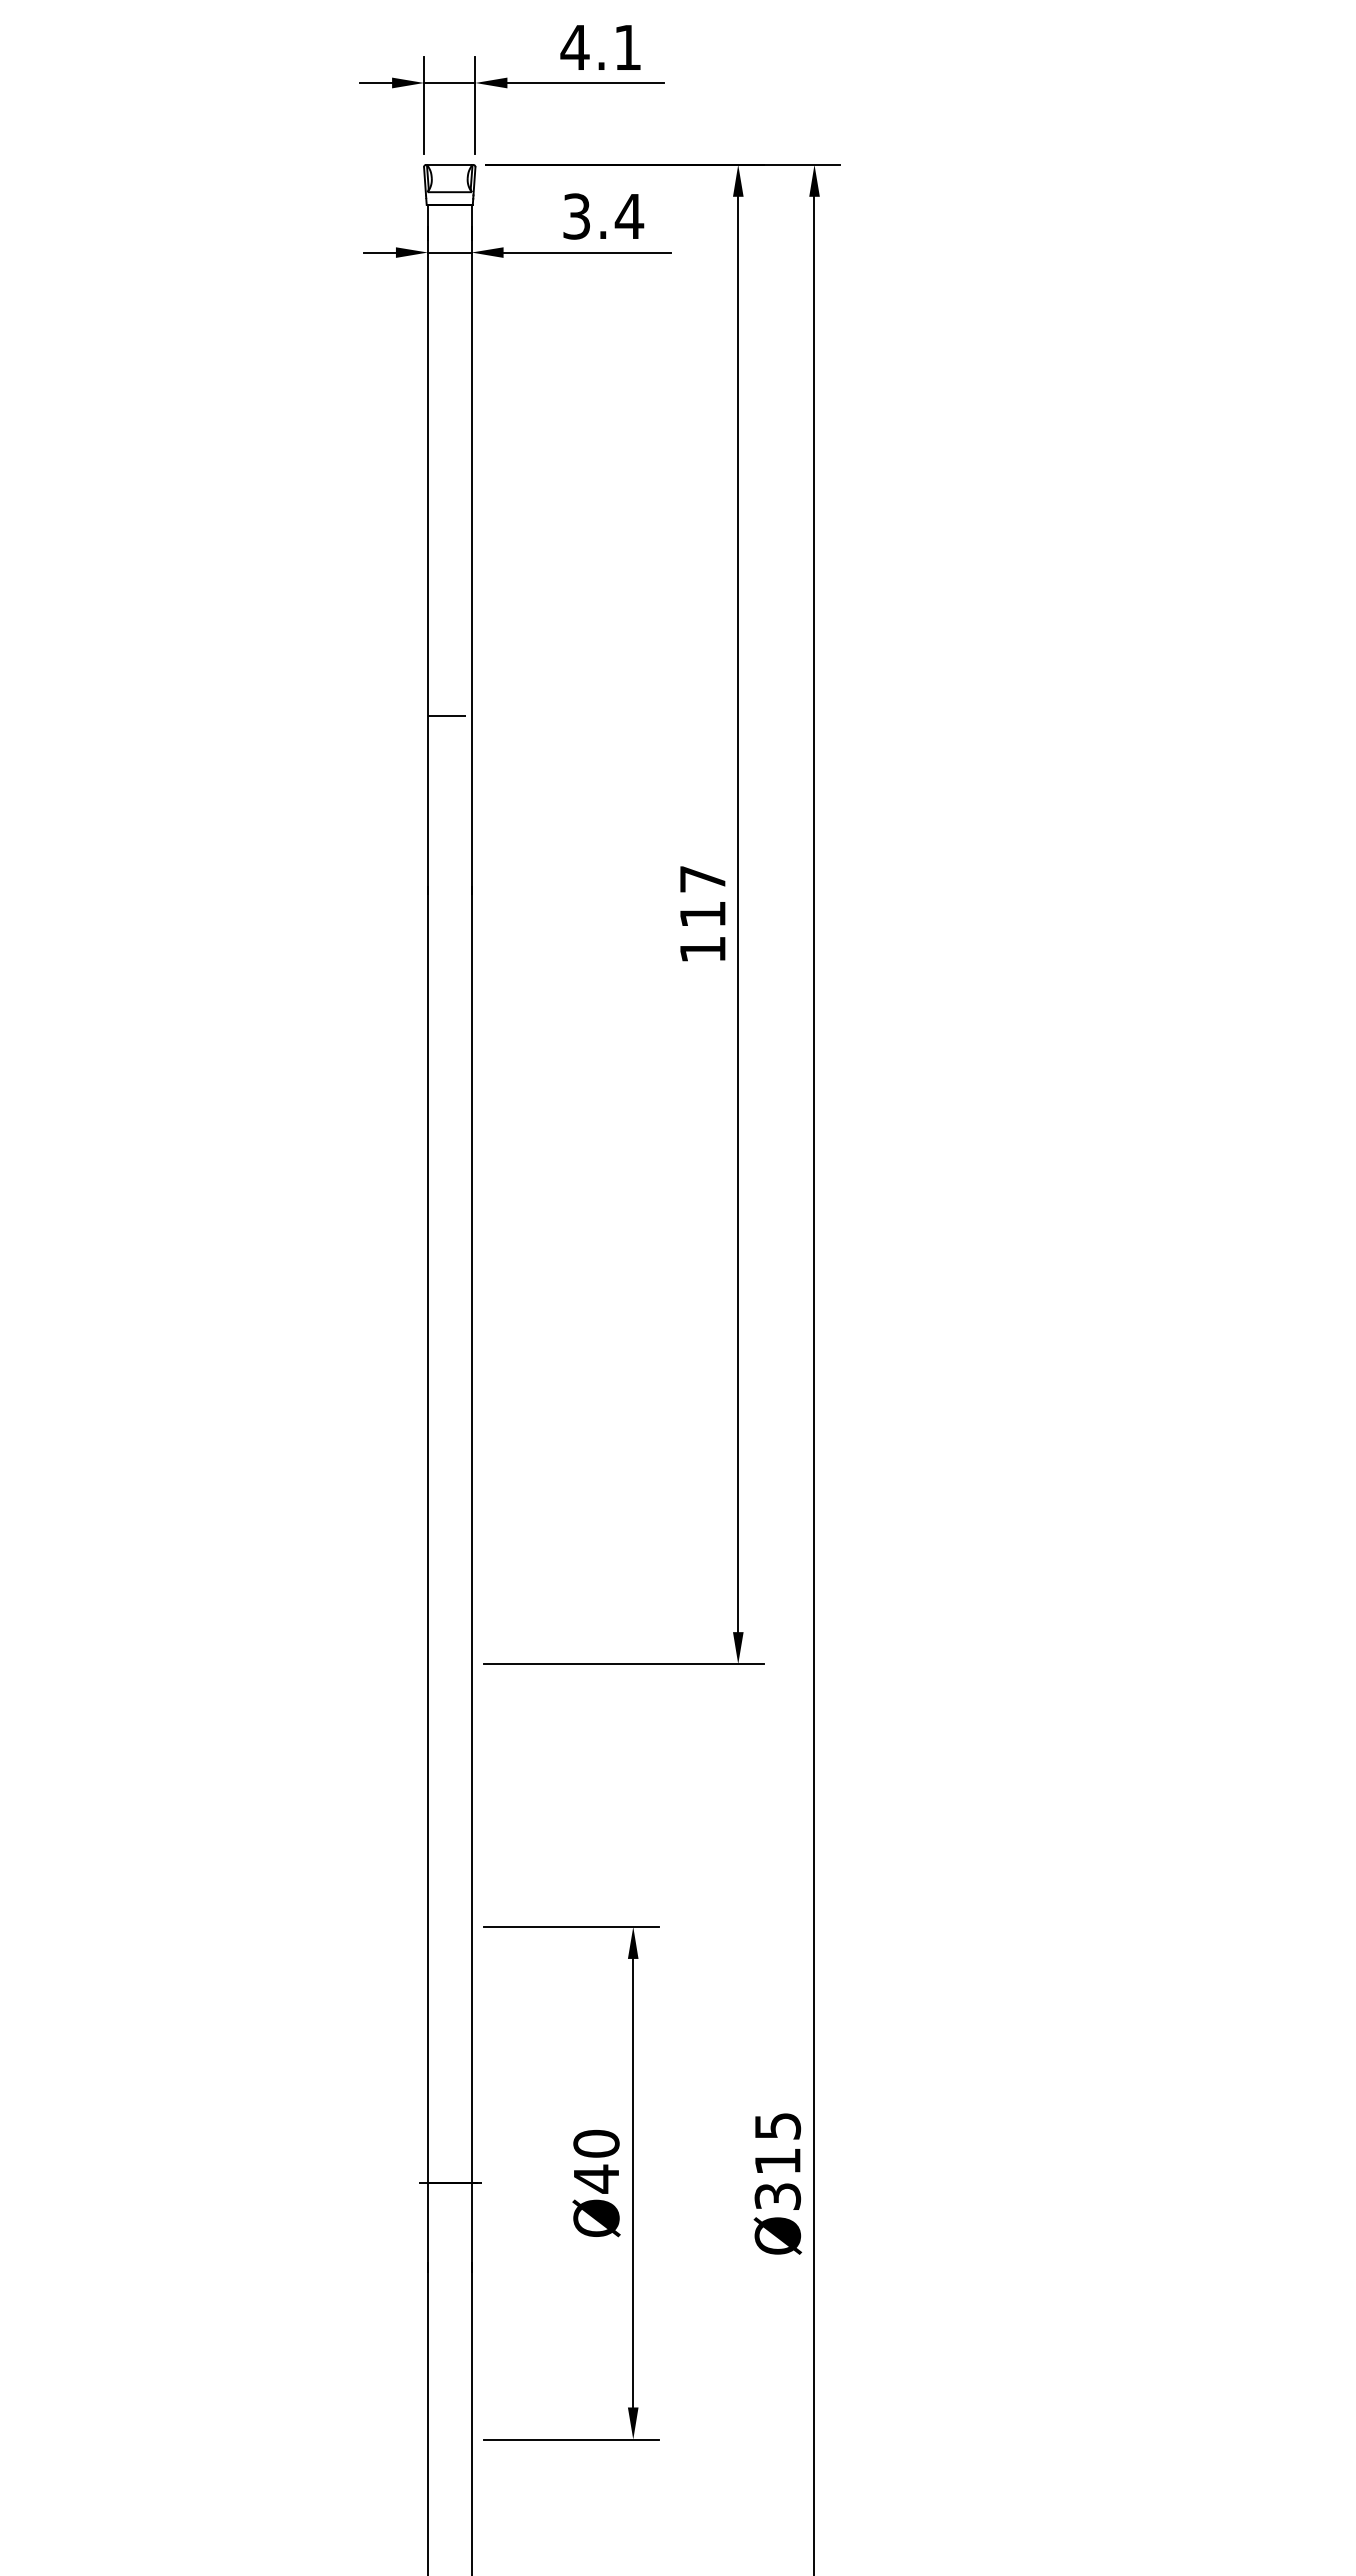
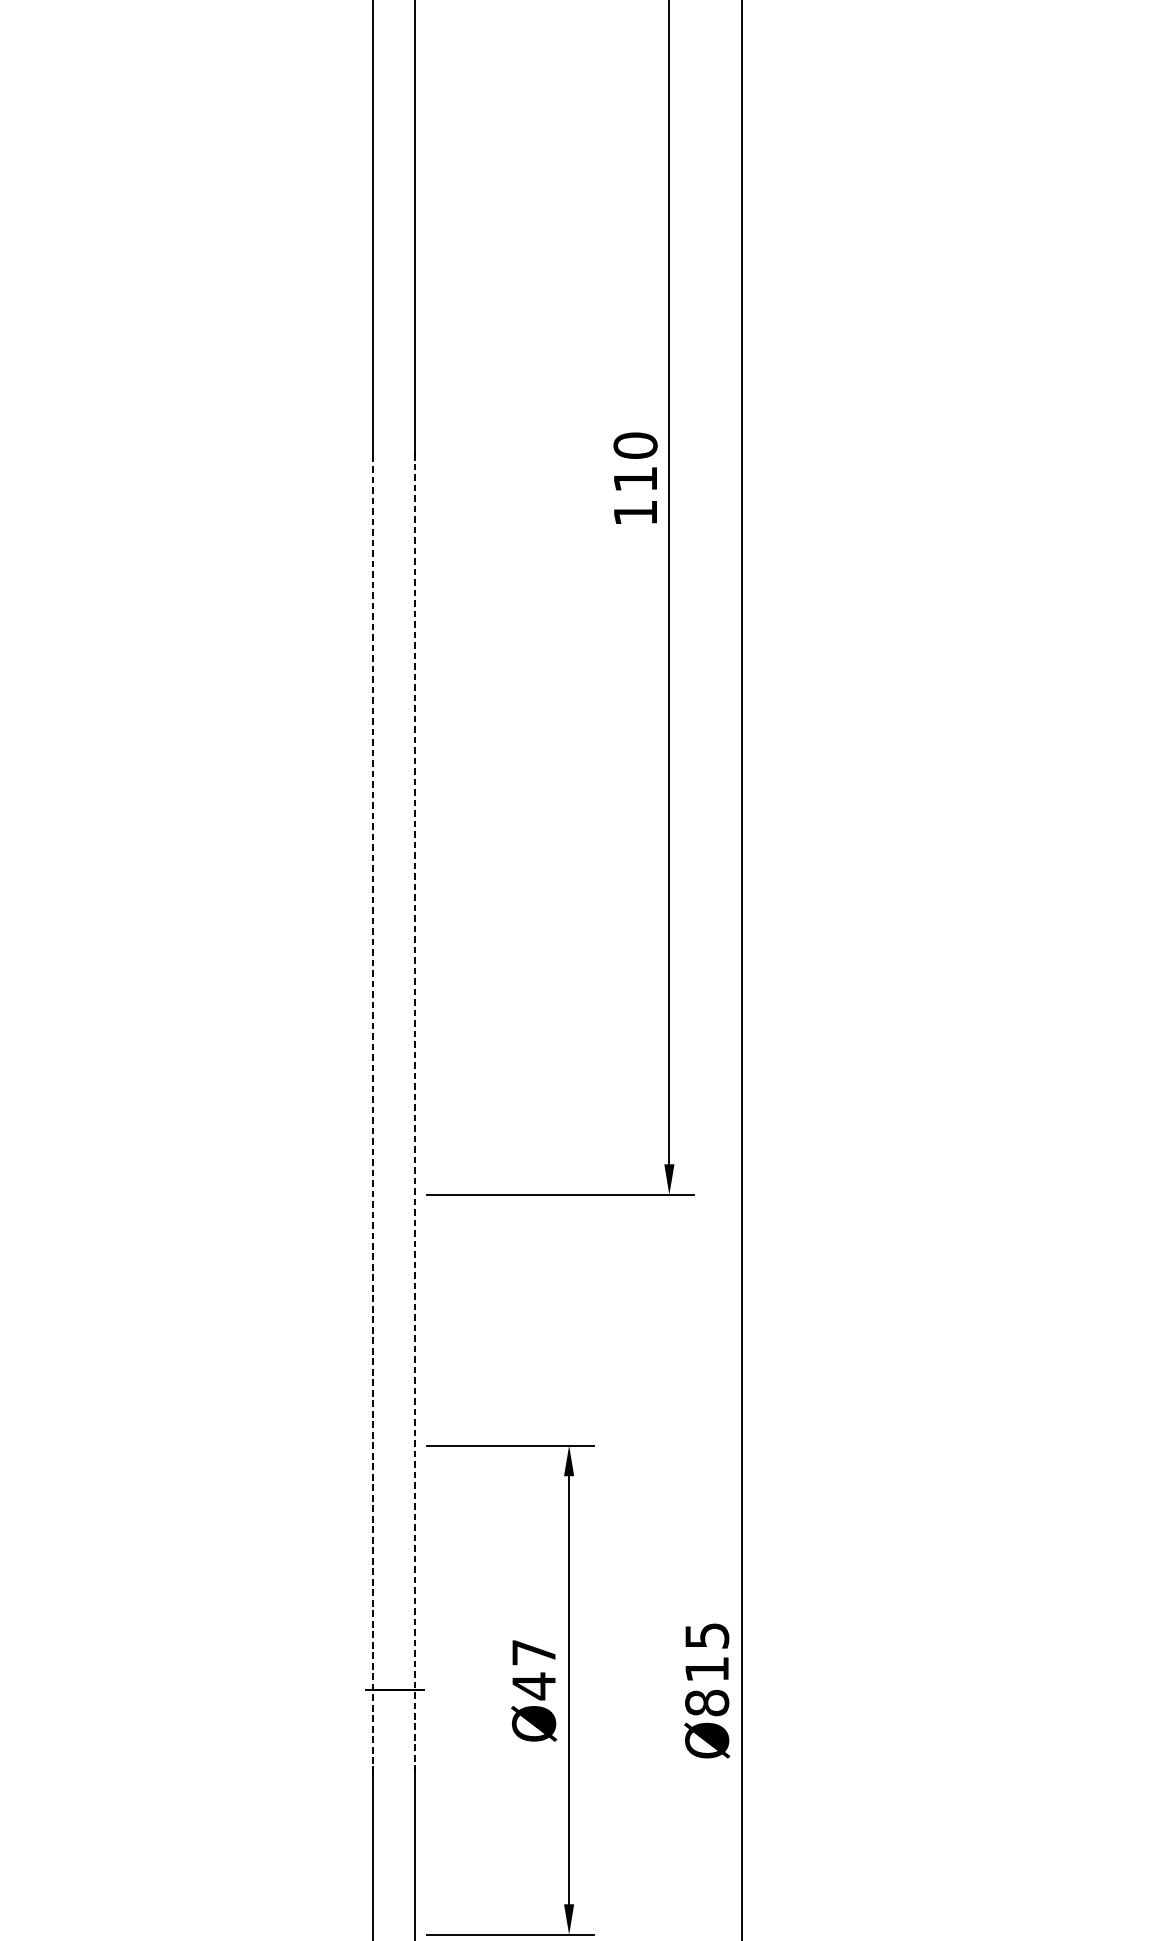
line: (449, 715) -> (393, 289), removed
text: (702, 879) -> (635, 445), 117 -> 110
line: (427, 1578) -> (372, 1113), solid -> dashed
line: (471, 1579) -> (414, 1114), solid -> dashed
text: (596, 2143) -> (534, 1652), Ø40 -> Ø47
text: (777, 2196) -> (706, 1702), Ø315 -> Ø815

